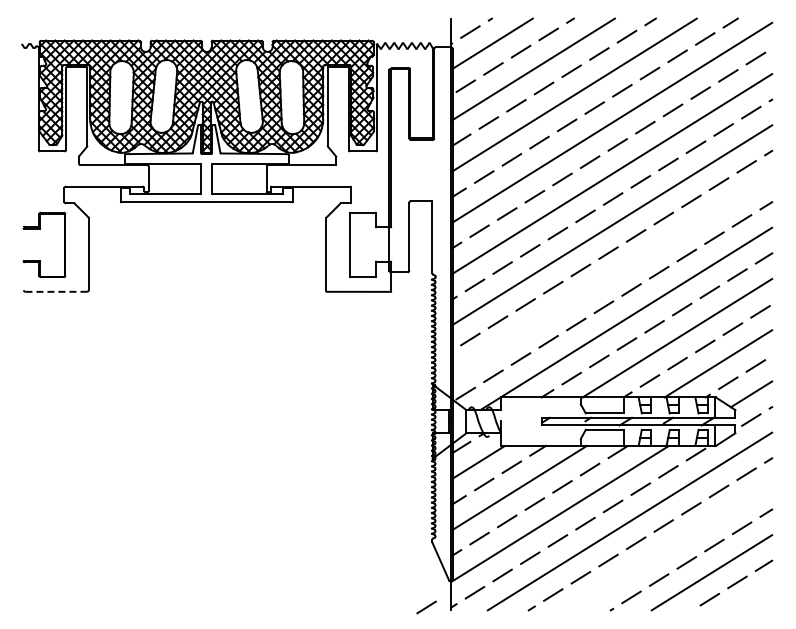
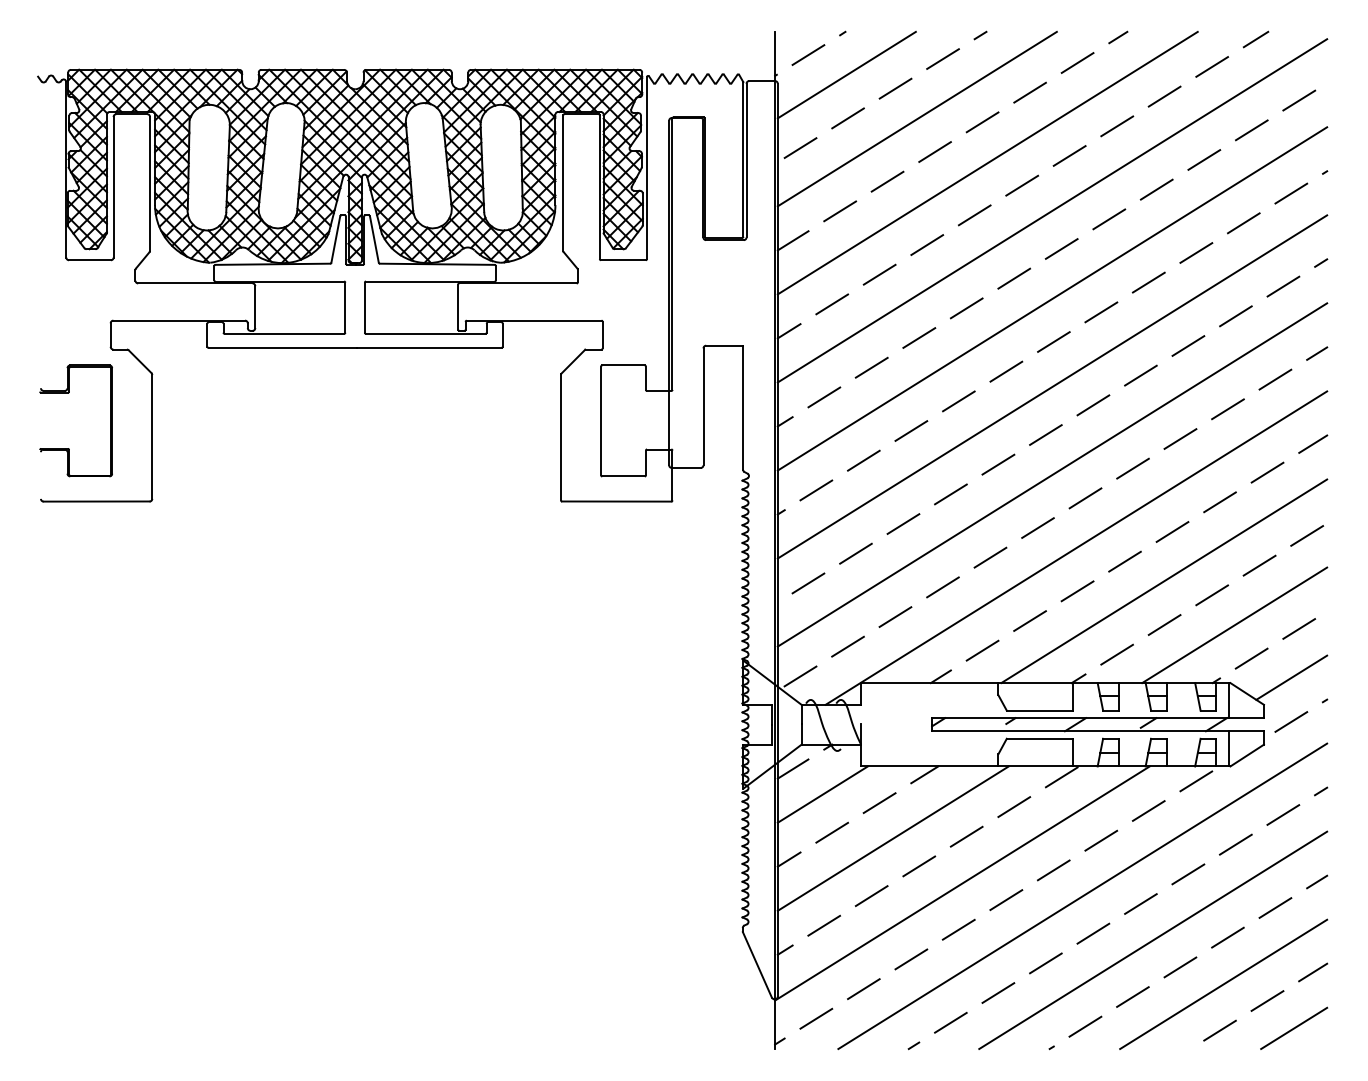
line: (612, 276) -> (1052, 475), added
line: (56, 291) -> (96, 500), dashed -> solid
line: (670, 546) -> (1152, 939), added
line: (752, 598) -> (1293, 1028), added
line: (426, 607) -> (732, 1044), removed

